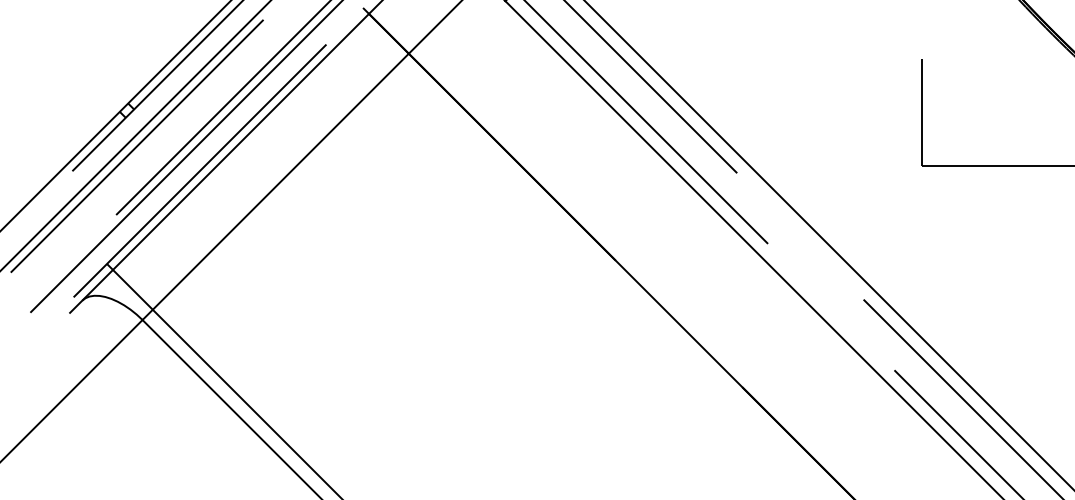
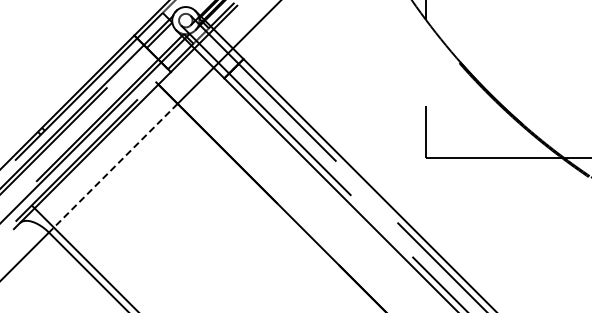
line: (273, 187) -> (112, 168), solid -> dashed

